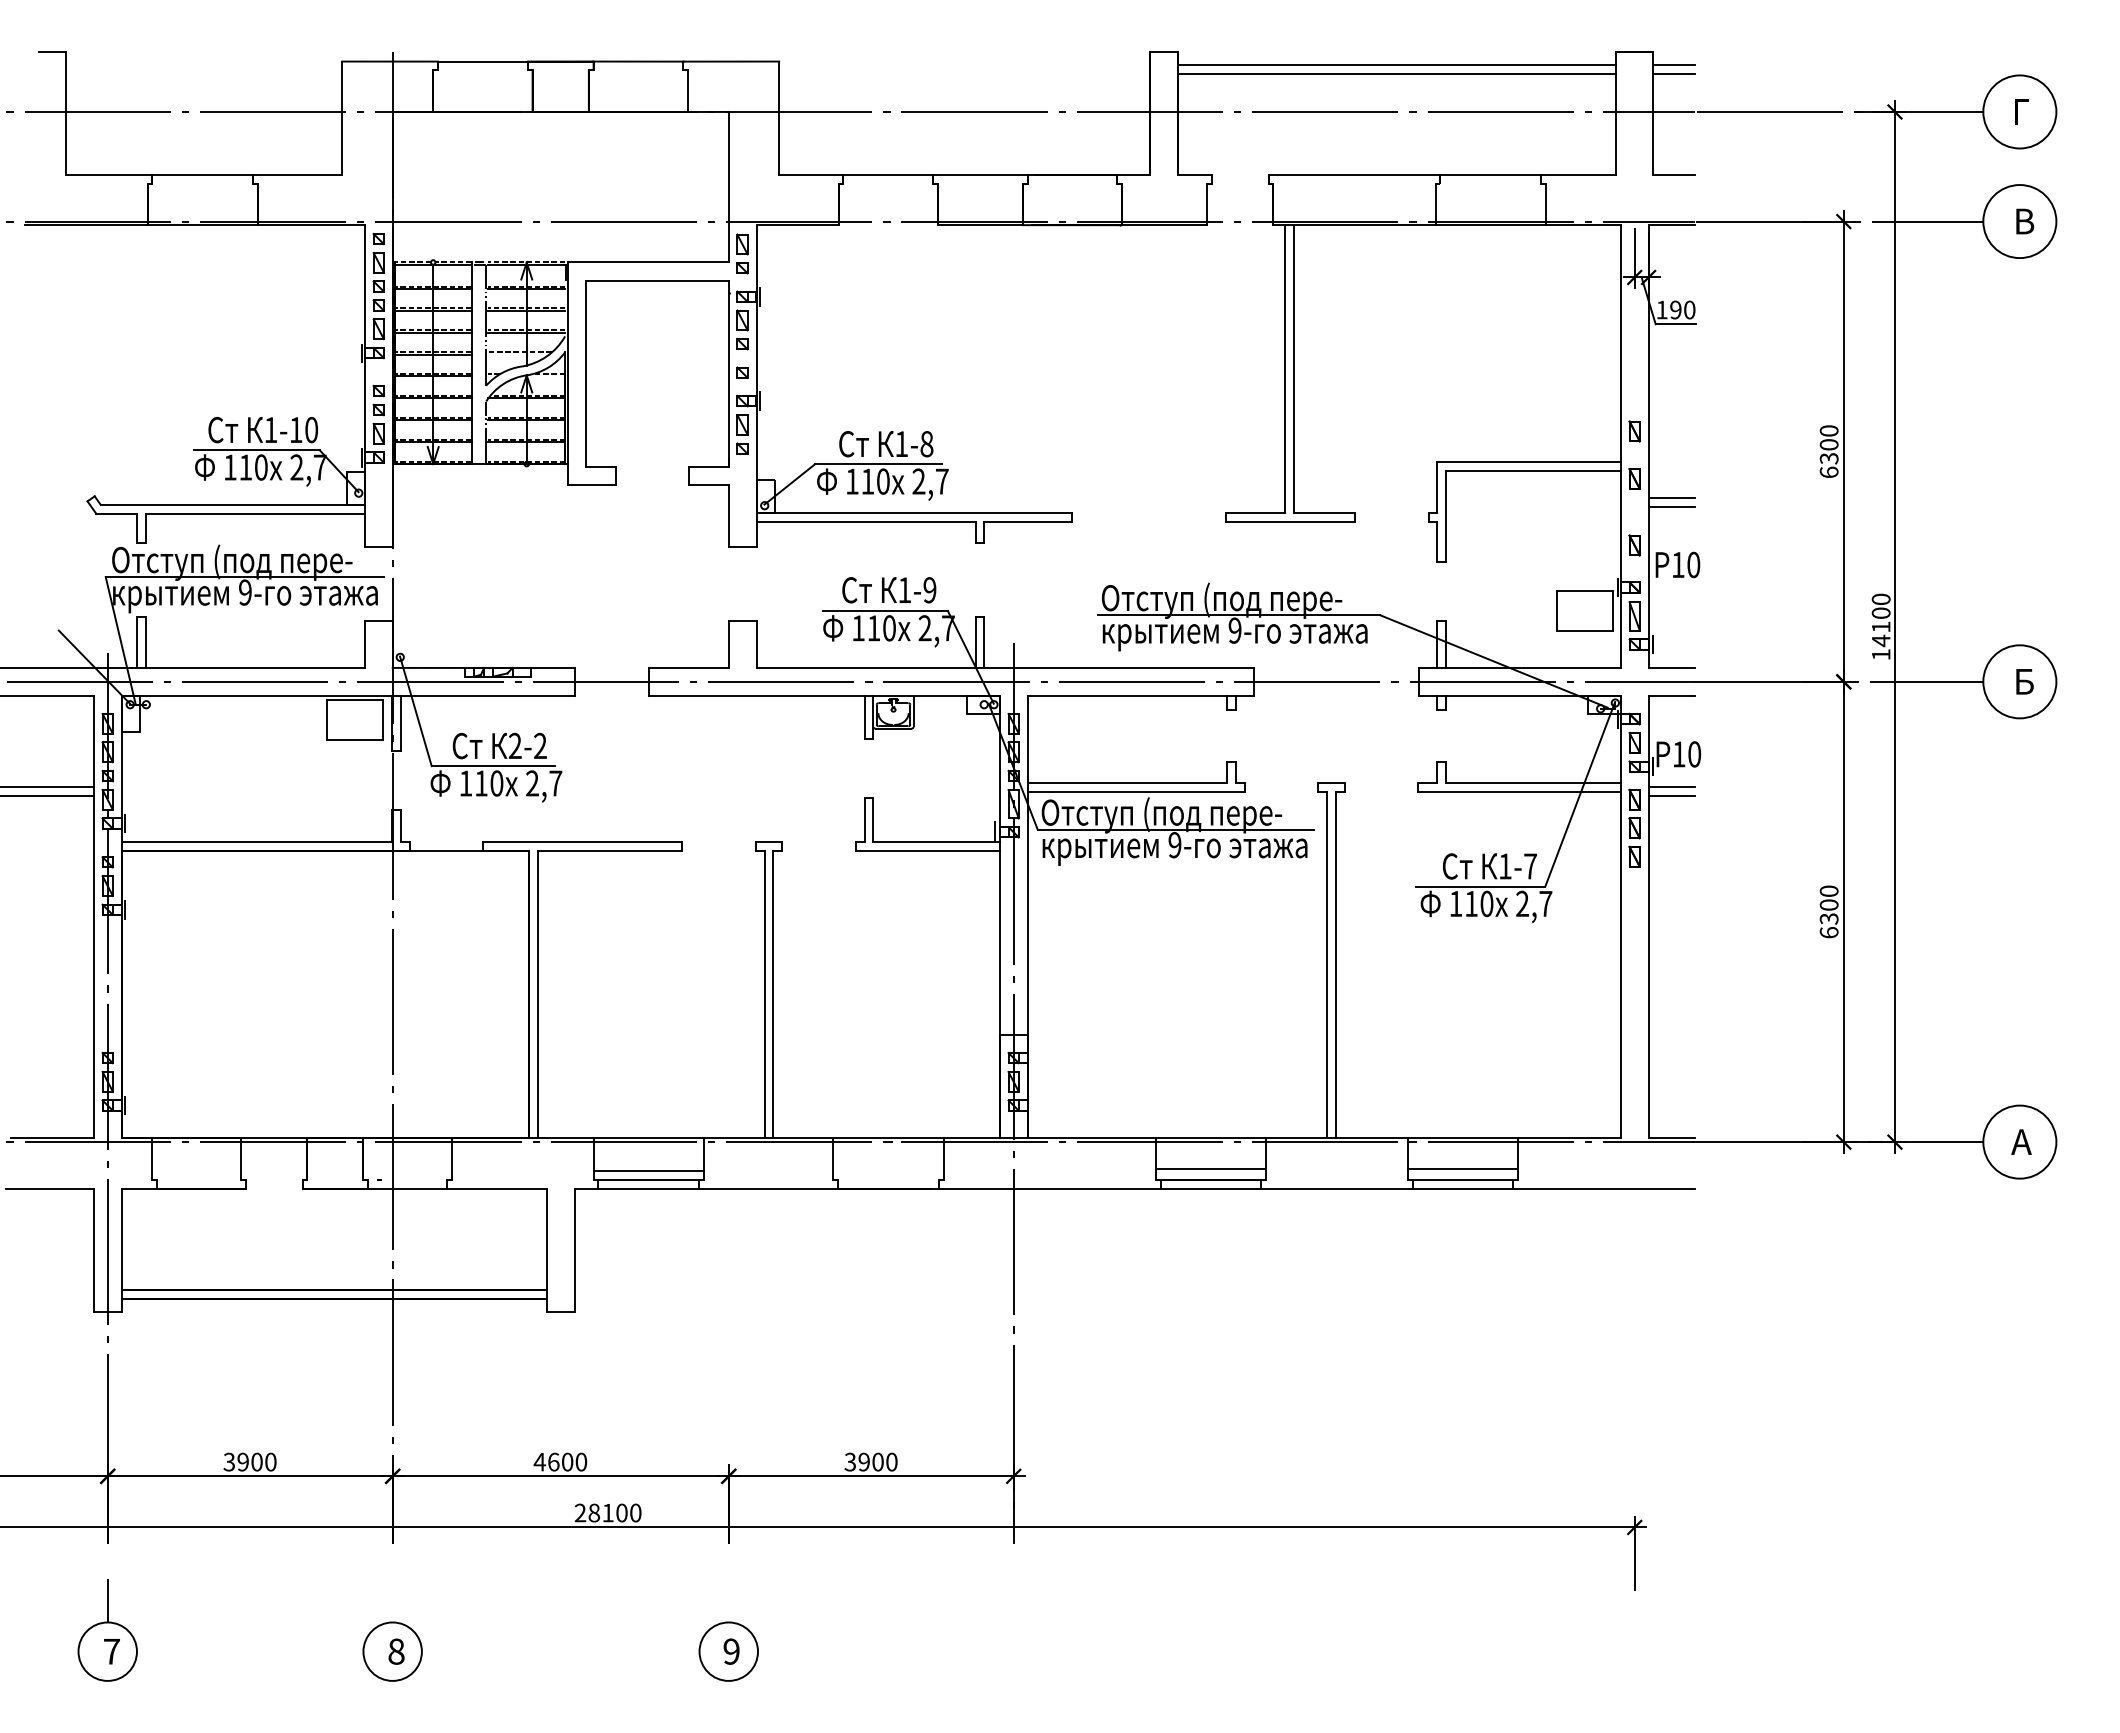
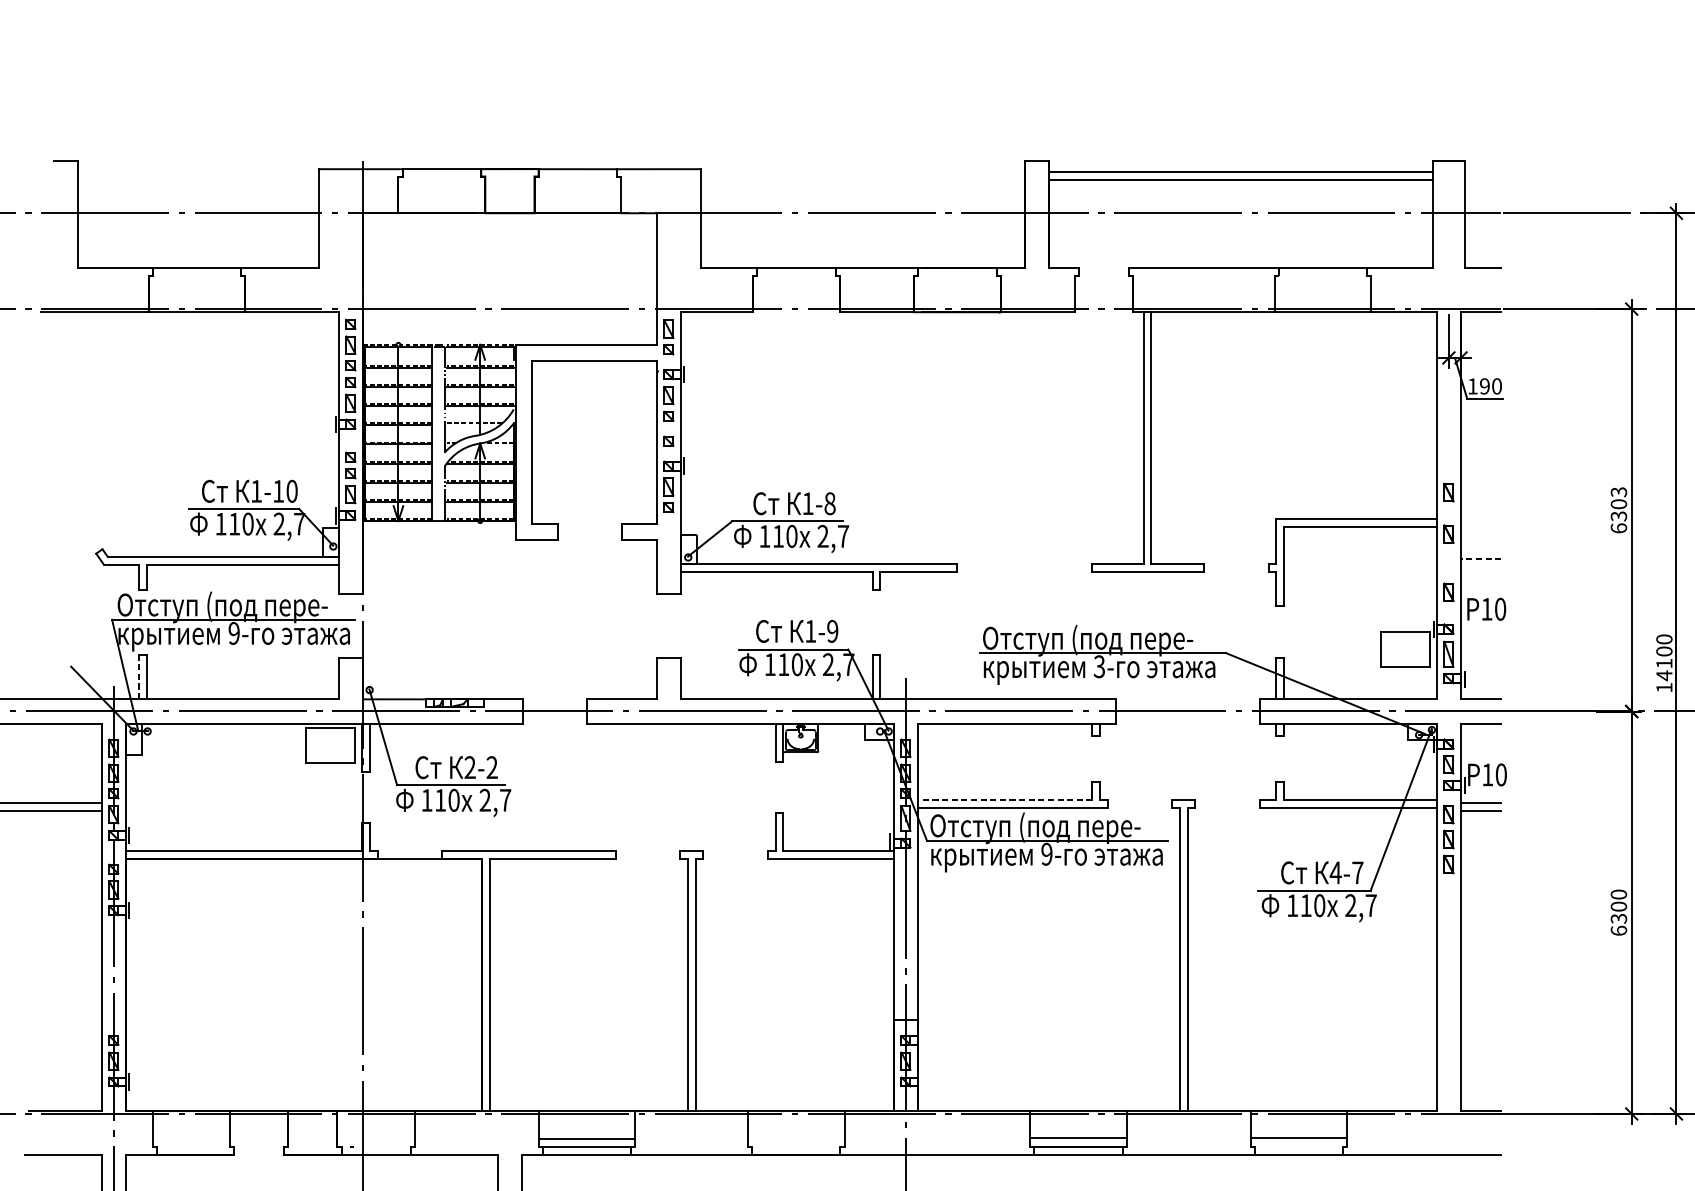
line: (1673, 65) -> (1482, 172), removed
line: (1673, 73) -> (1482, 179), removed
text: (1828, 430) -> (1618, 491), 6300 -> 6303
line: (1671, 498) -> (1481, 551), removed
line: (1671, 507) -> (1481, 559), solid -> dashed
text: (1234, 630) -> (1098, 666), 9- -> 3-
line: (136, 642) -> (139, 677), solid -> dashed
line: (1127, 783) -> (1005, 800), solid -> dashed
text: (1505, 866) -> (1335, 872), 1-7 -> 4-7
line: (1462, 1180) -> (1298, 1147), removed

